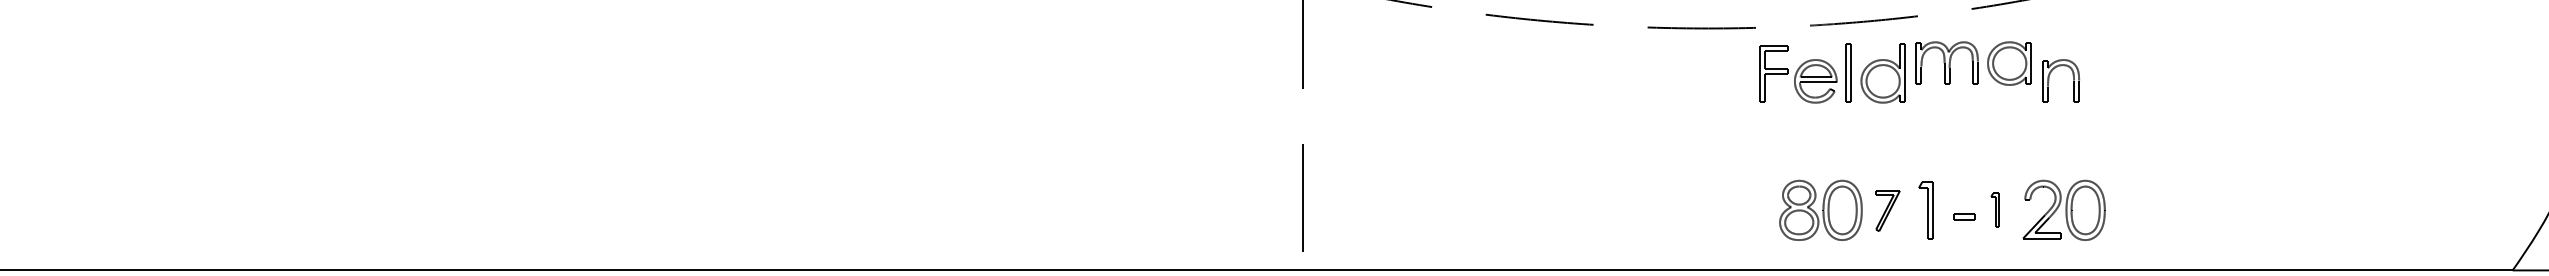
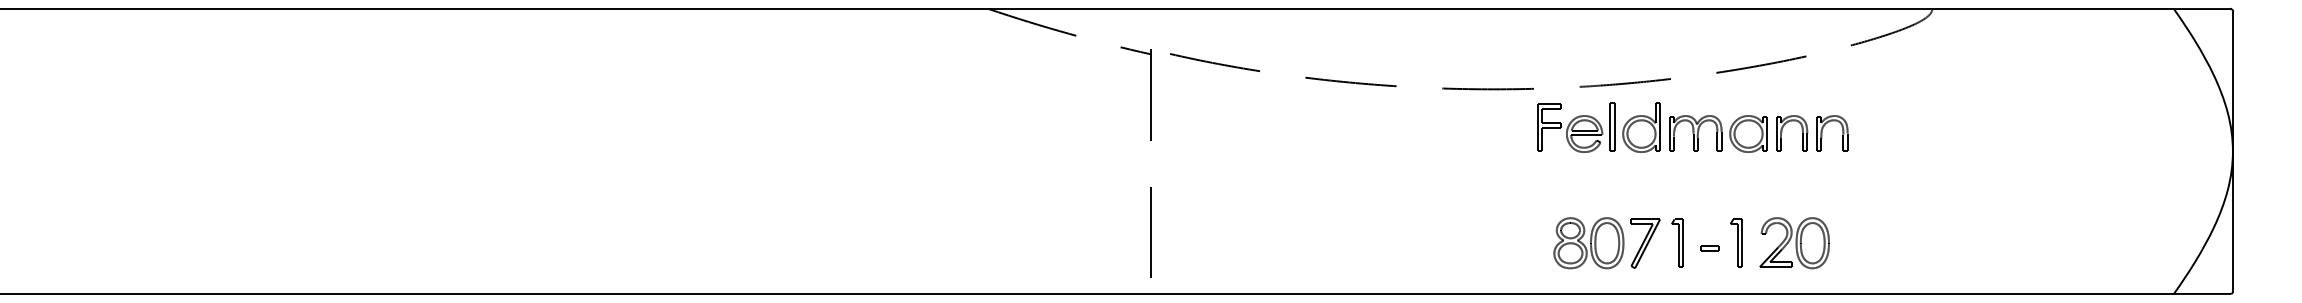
part: (1974, 62) -> (1718, 133), moved
part: (2097, 80) -> (1822, 133), added
part: (1995, 209) -> (1736, 242), size x1.67
part: (1887, 210) -> (1645, 243), size x1.43

